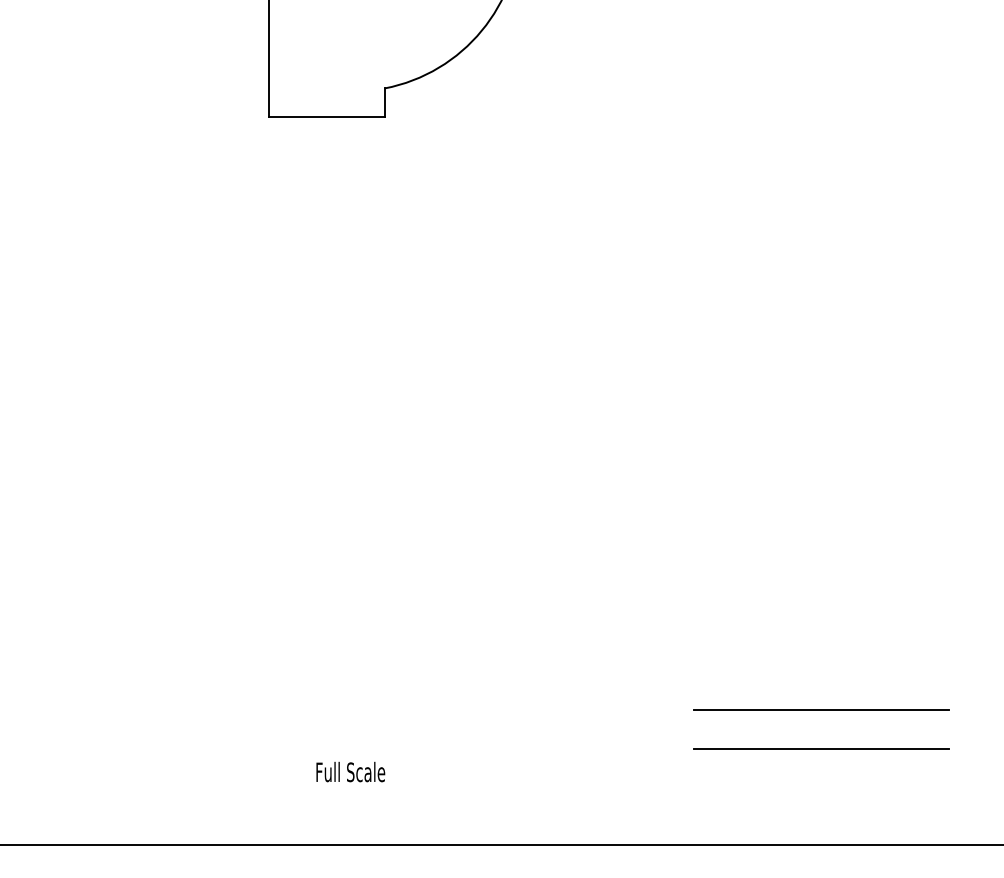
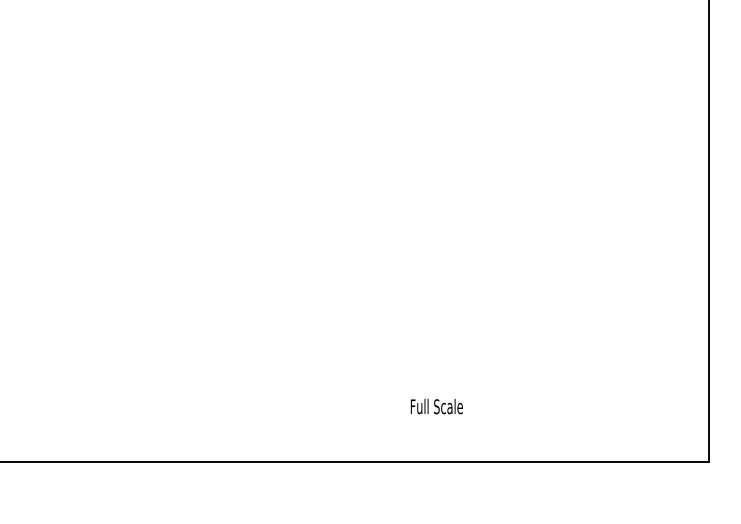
line: (821, 710) -> (568, 359), removed
line: (821, 748) -> (568, 388), removed
text: (350, 771) -> (436, 406), moved

